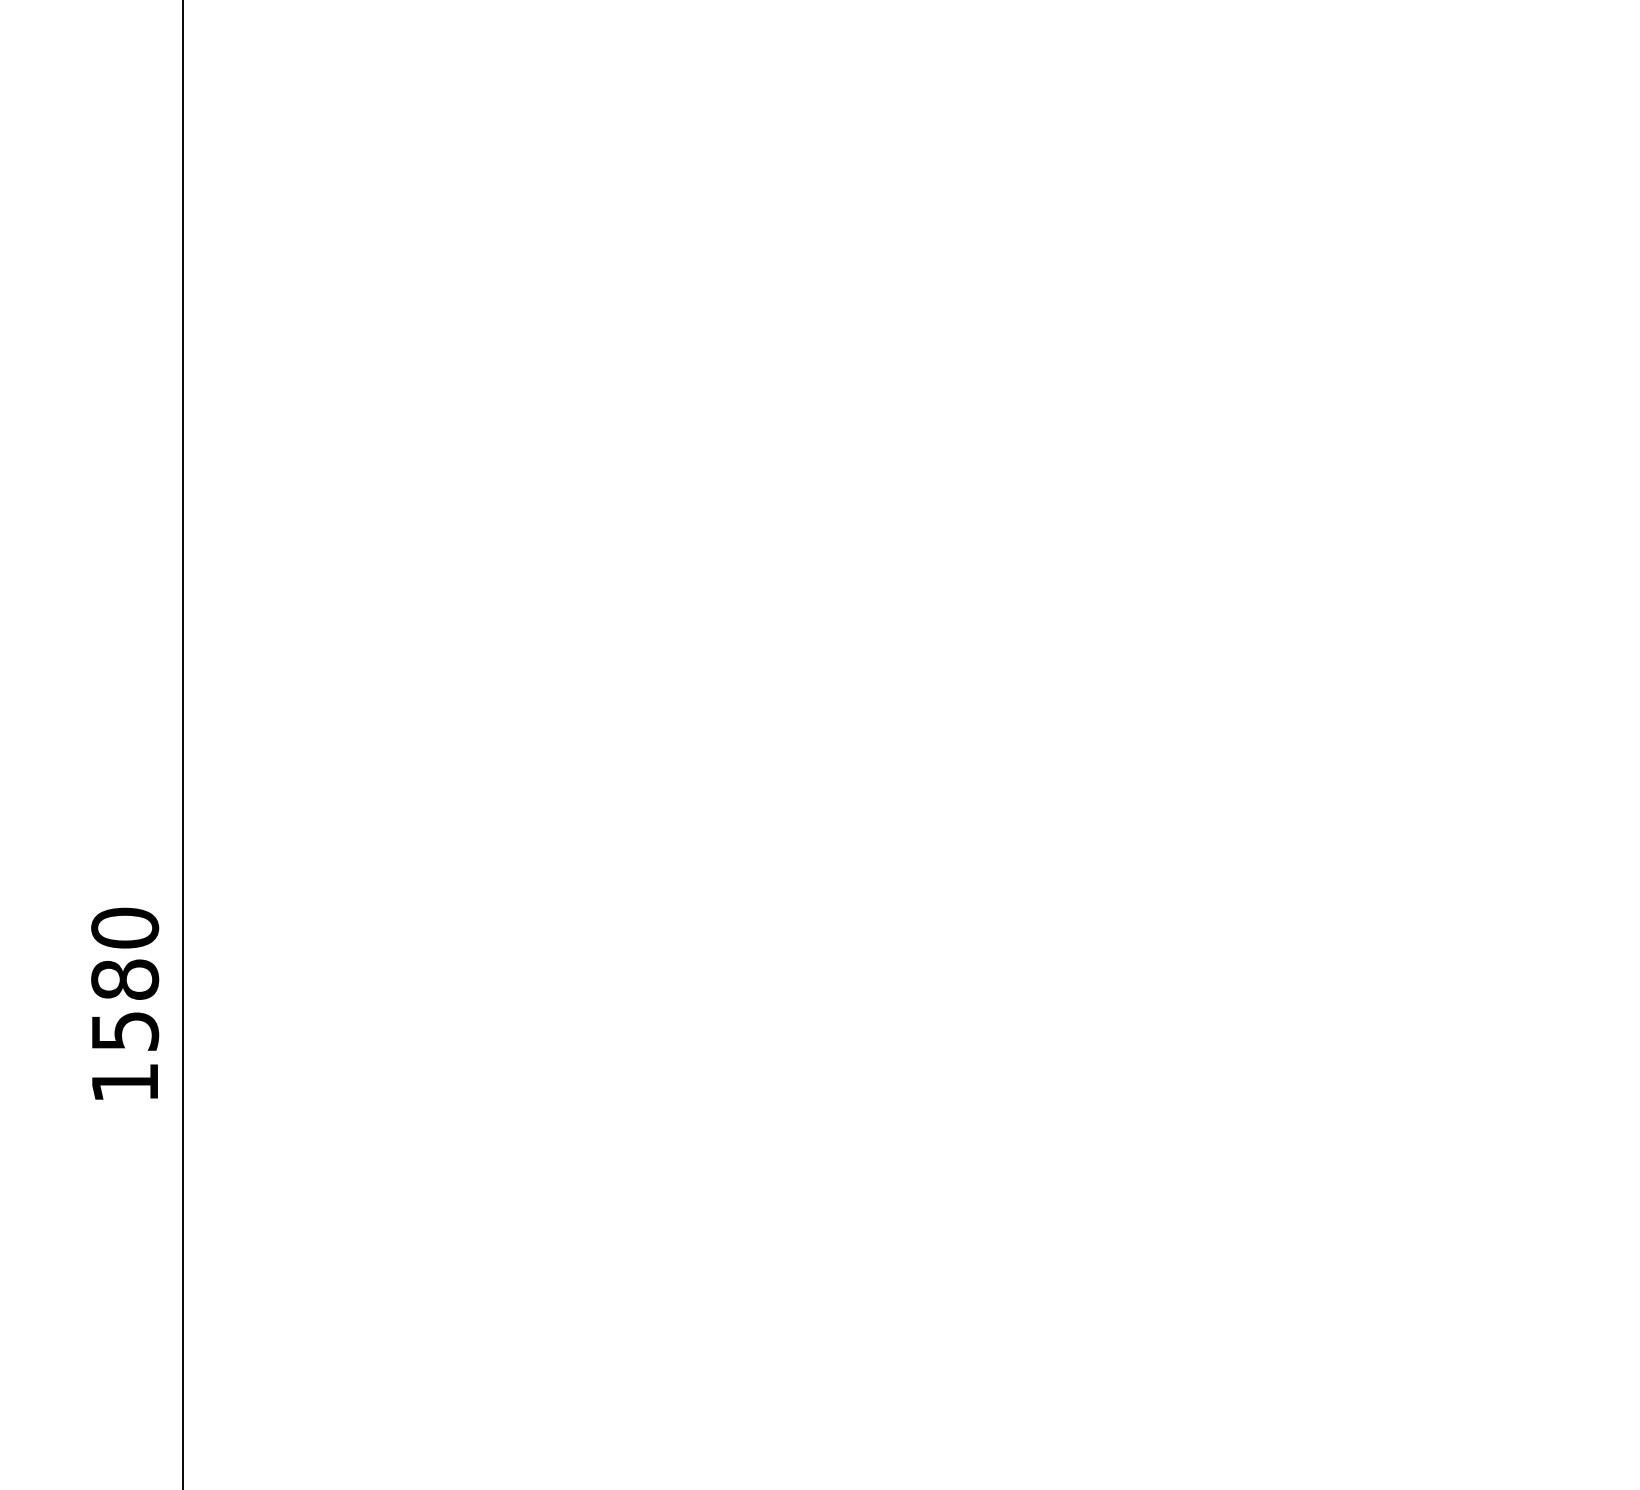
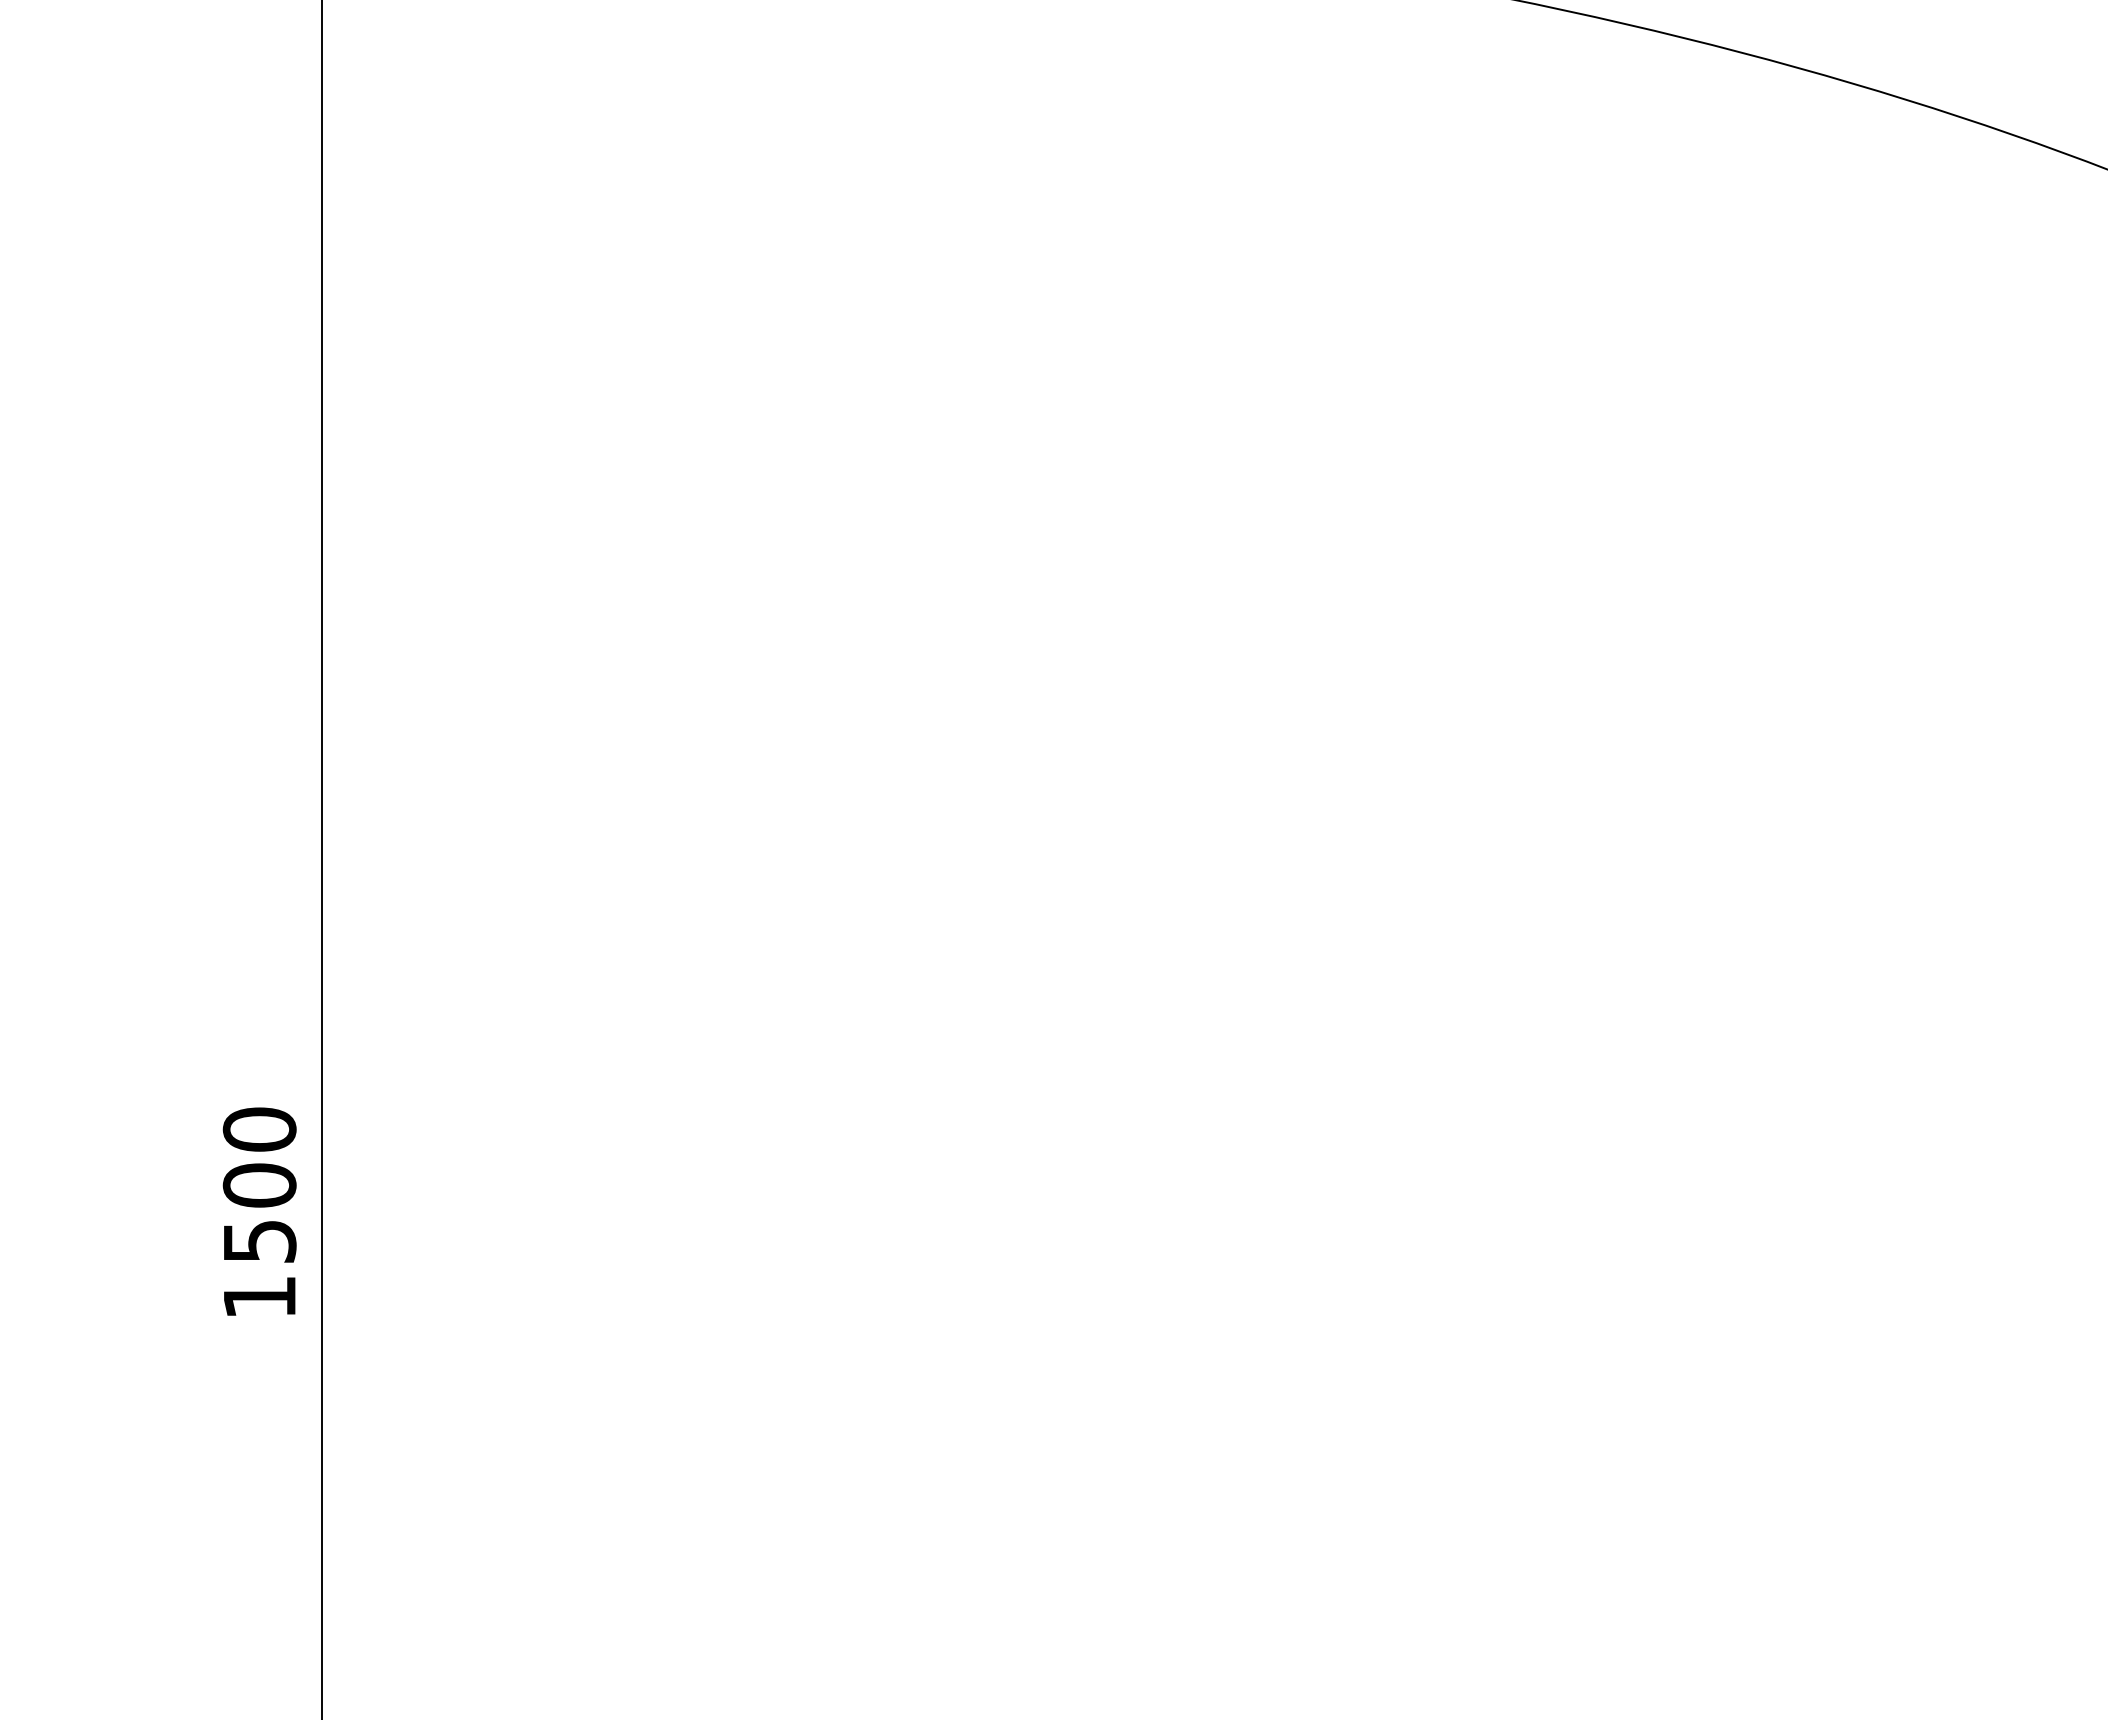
text: (124, 979) -> (259, 1185), 1580 -> 1500

